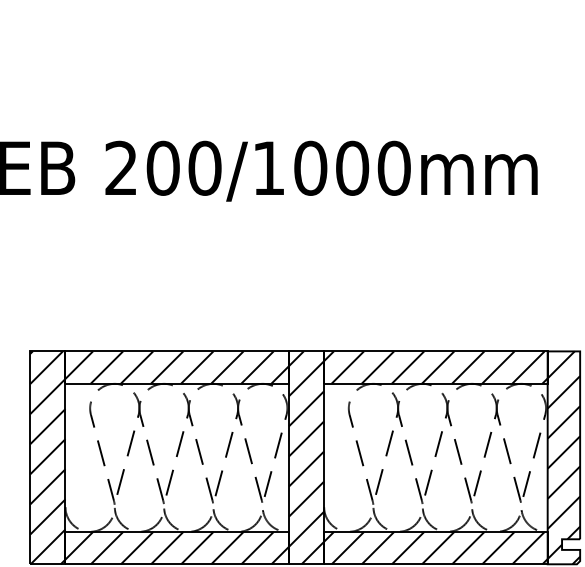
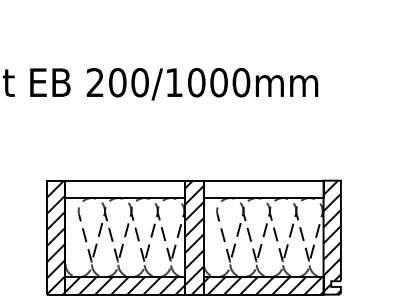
hatch: (177, 367) -> (125, 189), removed
hatch: (435, 367) -> (263, 189), removed

